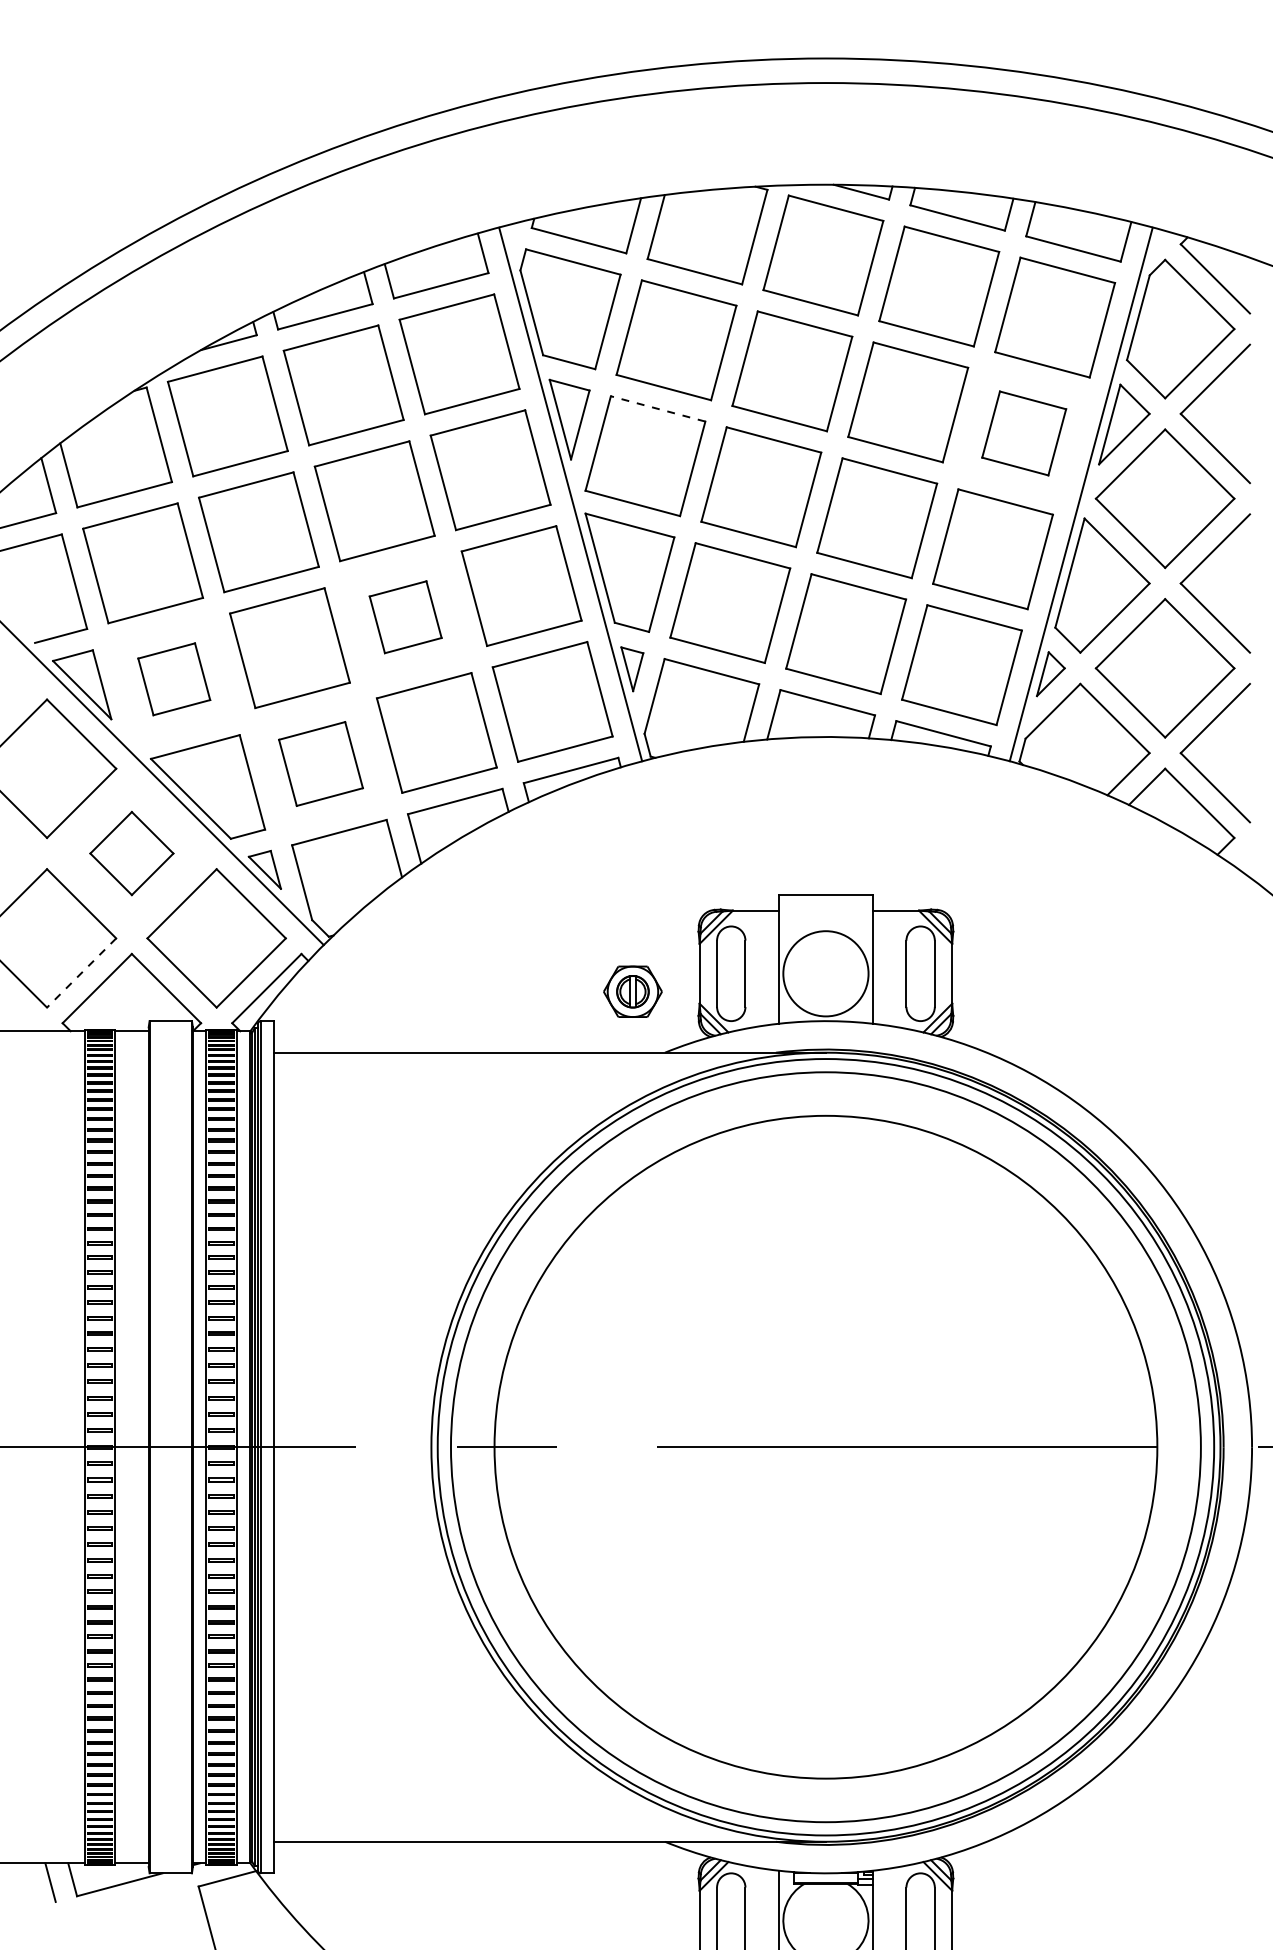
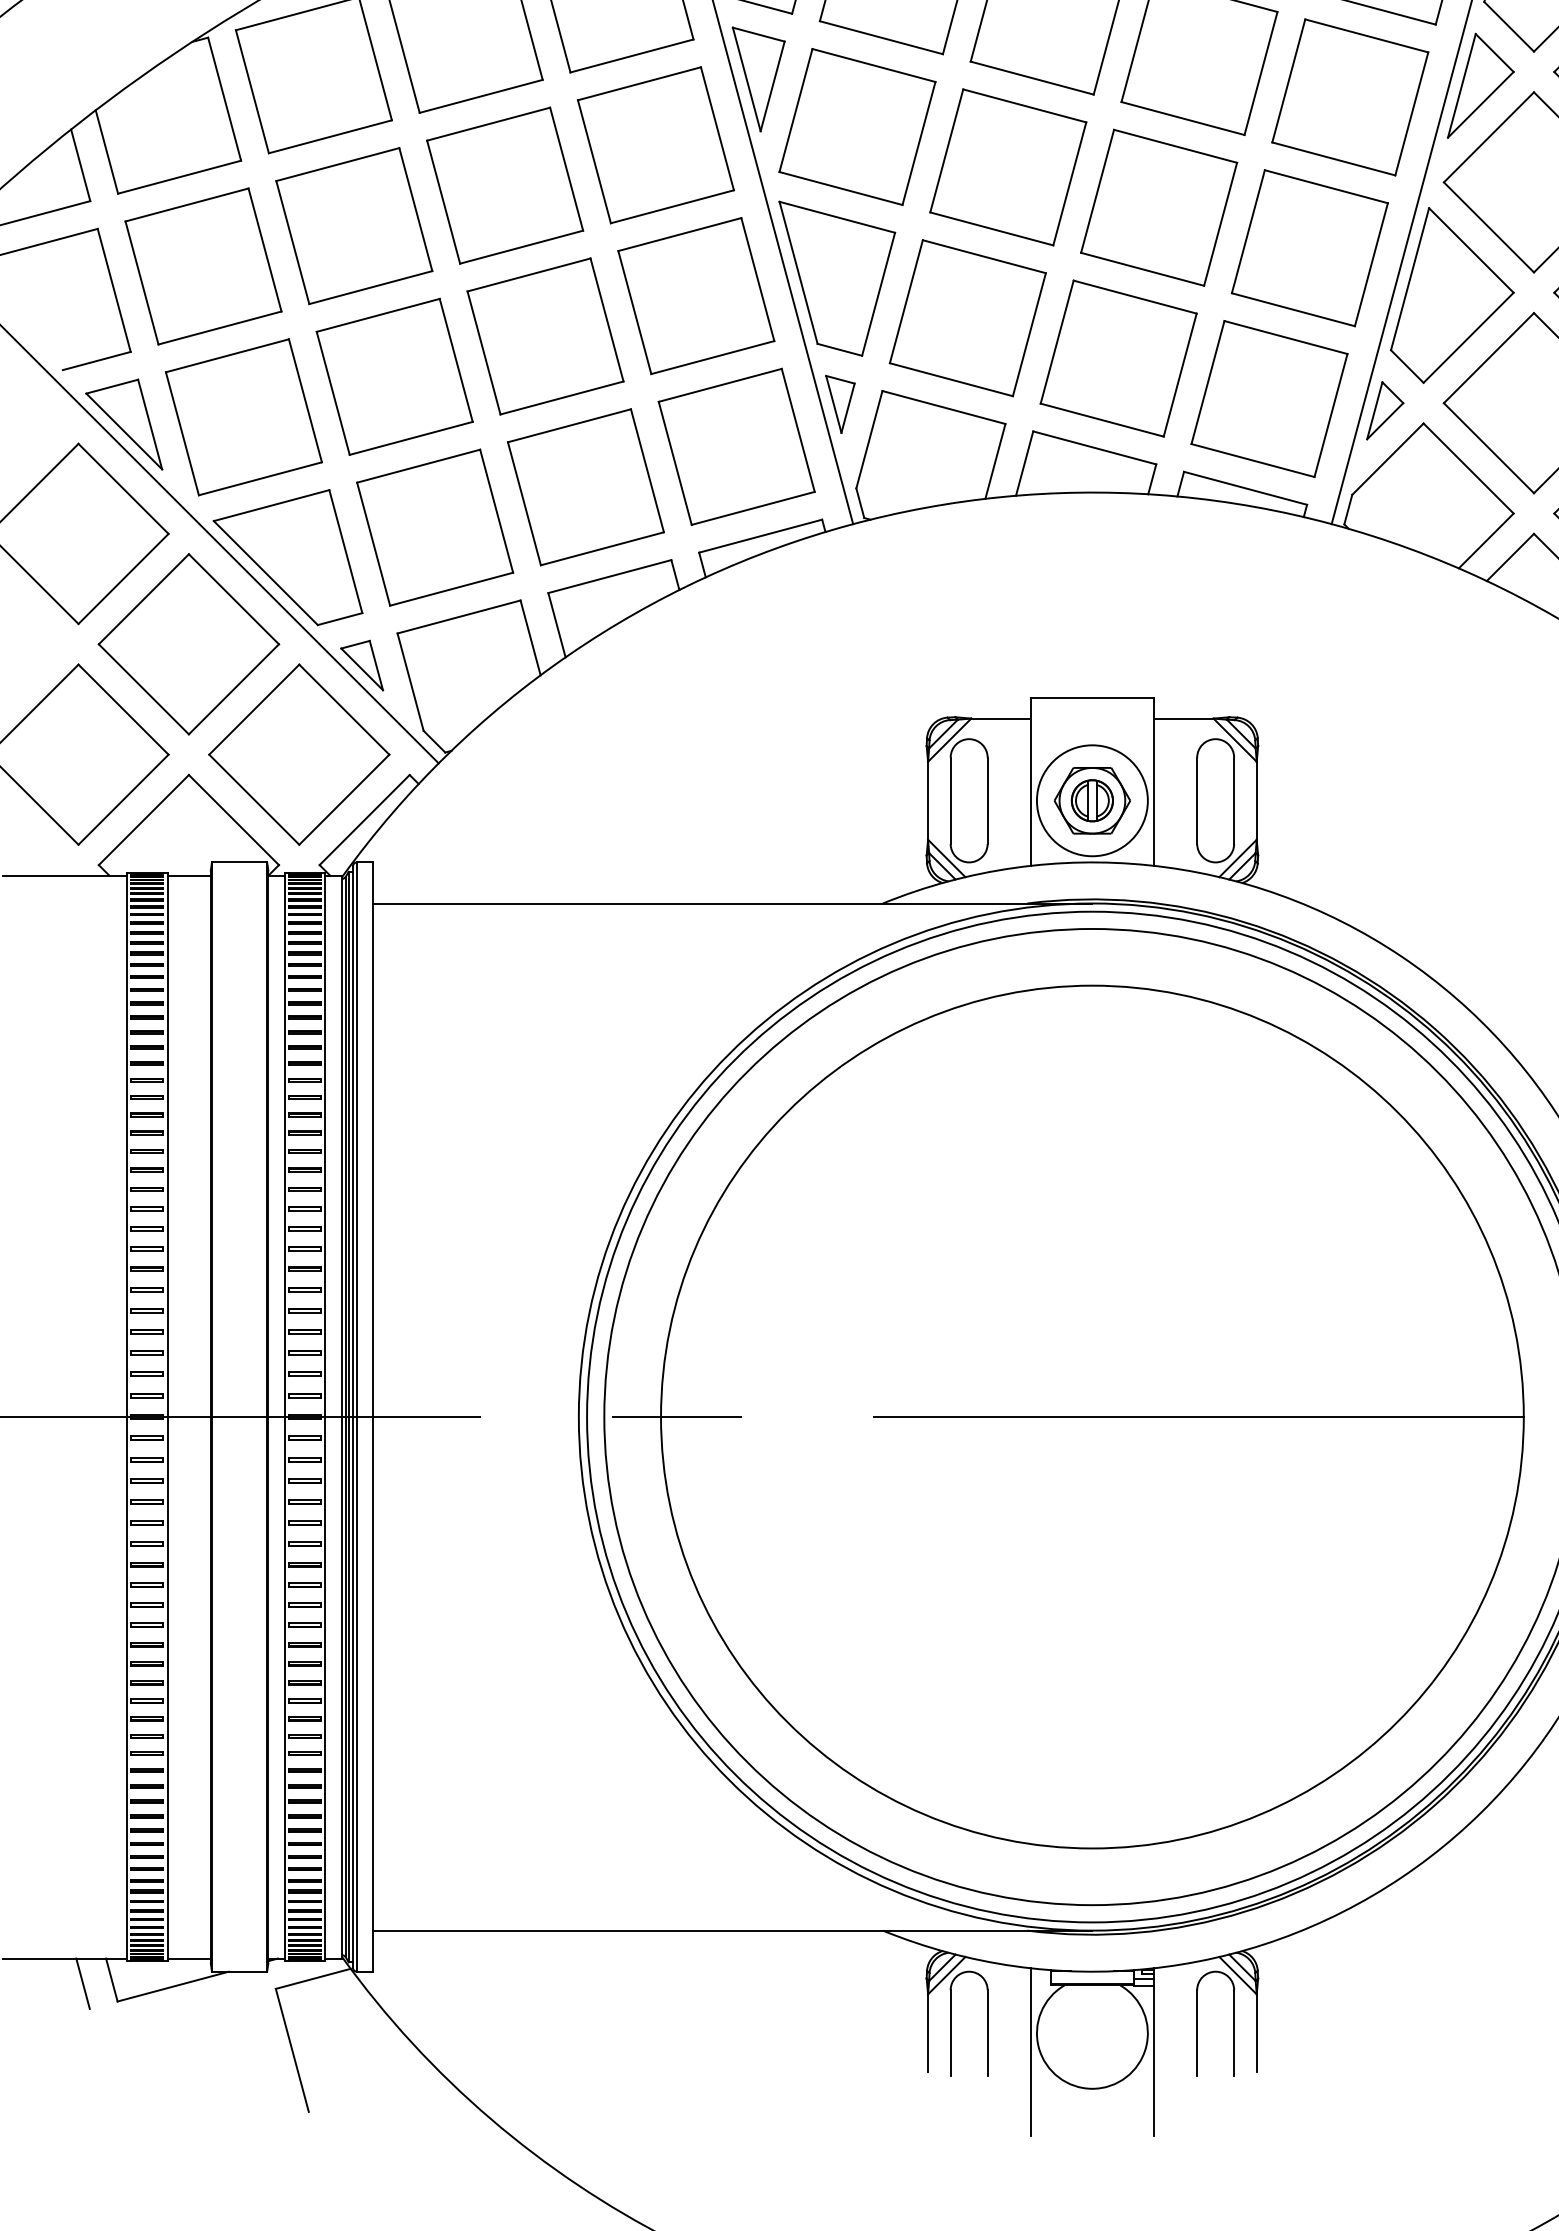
line: (658, 408) -> (874, 64), dashed -> solid
part: (1024, 433) -> (1350, 97), size x1.43
part: (405, 617) -> (545, 336), size x1.67
part: (174, 679) -> (244, 417), size x1.67
part: (320, 763) -> (434, 527), size x1.43
part: (131, 853) -> (188, 644), size x1.67
line: (81, 972) -> (123, 799), dashed -> solid
part: (632, 991) -> (1091, 800), moved

